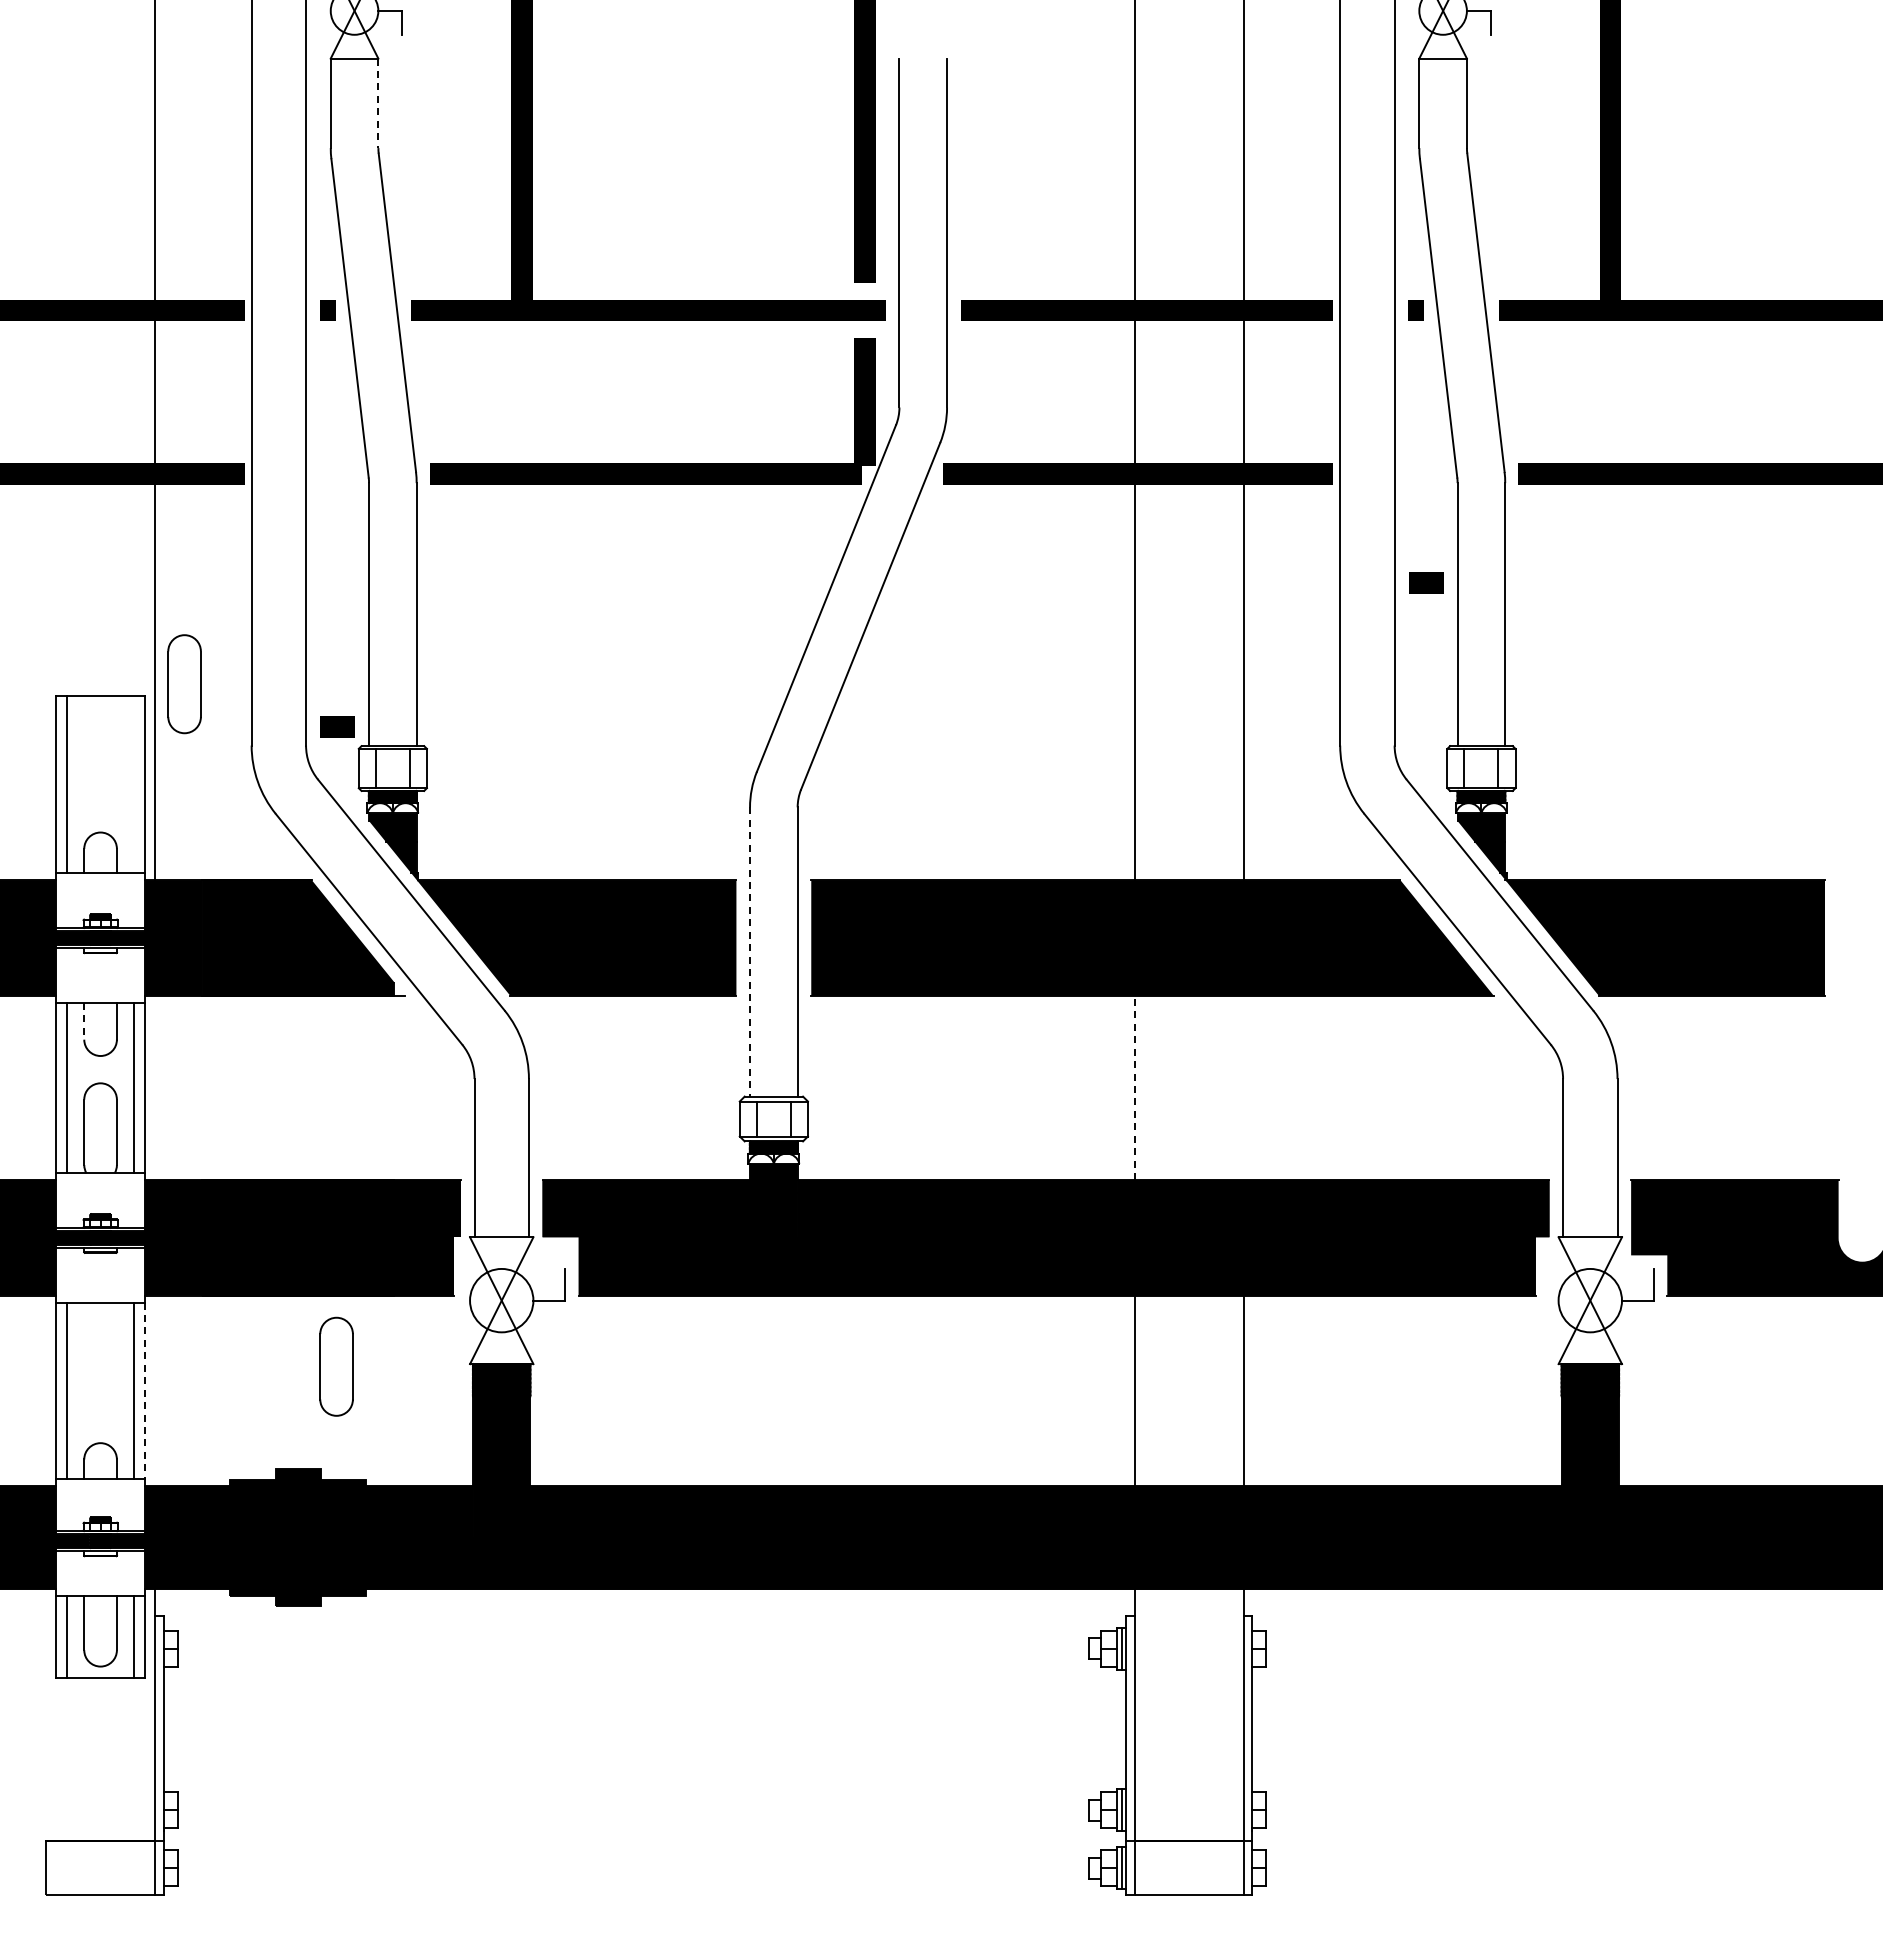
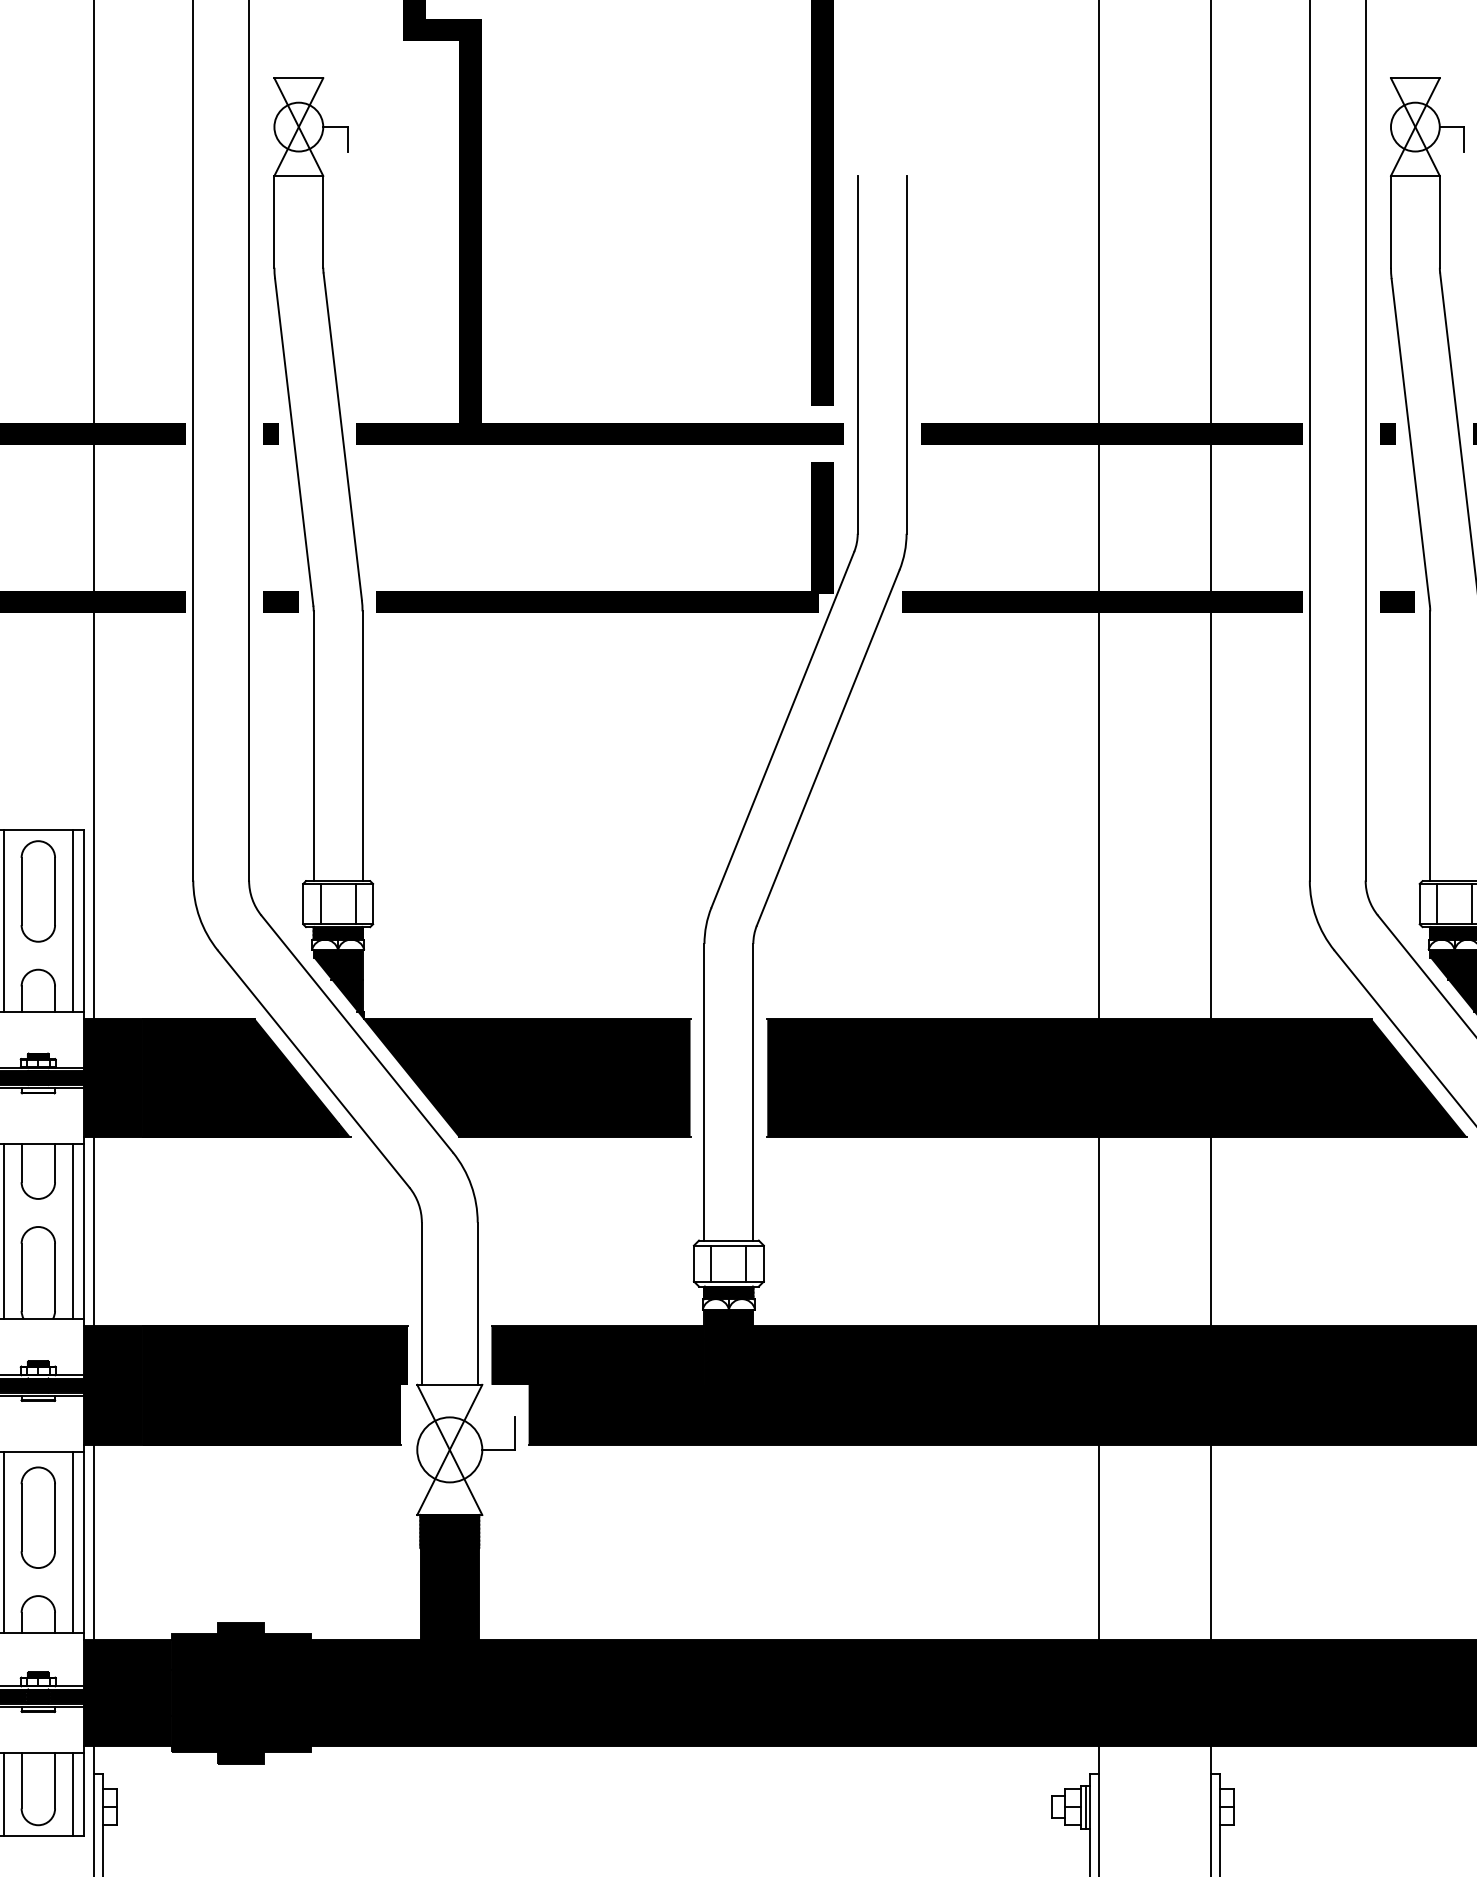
line: (378, 103) -> (323, 221), dashed -> solid
line: (1426, 582) -> (1397, 601), moved
part: (184, 684) -> (38, 891), moved
line: (337, 726) -> (281, 601), moved
line: (133, 784) -> (72, 920), added
line: (750, 952) -> (704, 1092), dashed -> solid
fill: (399, 988) -> (344, 1129), added
line: (84, 1021) -> (21, 1163), dashed -> solid
line: (155, 1087) -> (94, 1231), added
line: (1134, 1087) -> (1098, 1231), dashed -> solid
line: (1243, 1087) -> (1210, 1231), added
part: (336, 1366) -> (38, 1517), moved
line: (155, 1390) -> (94, 1542), added
line: (144, 1391) -> (83, 1543), dashed -> solid

